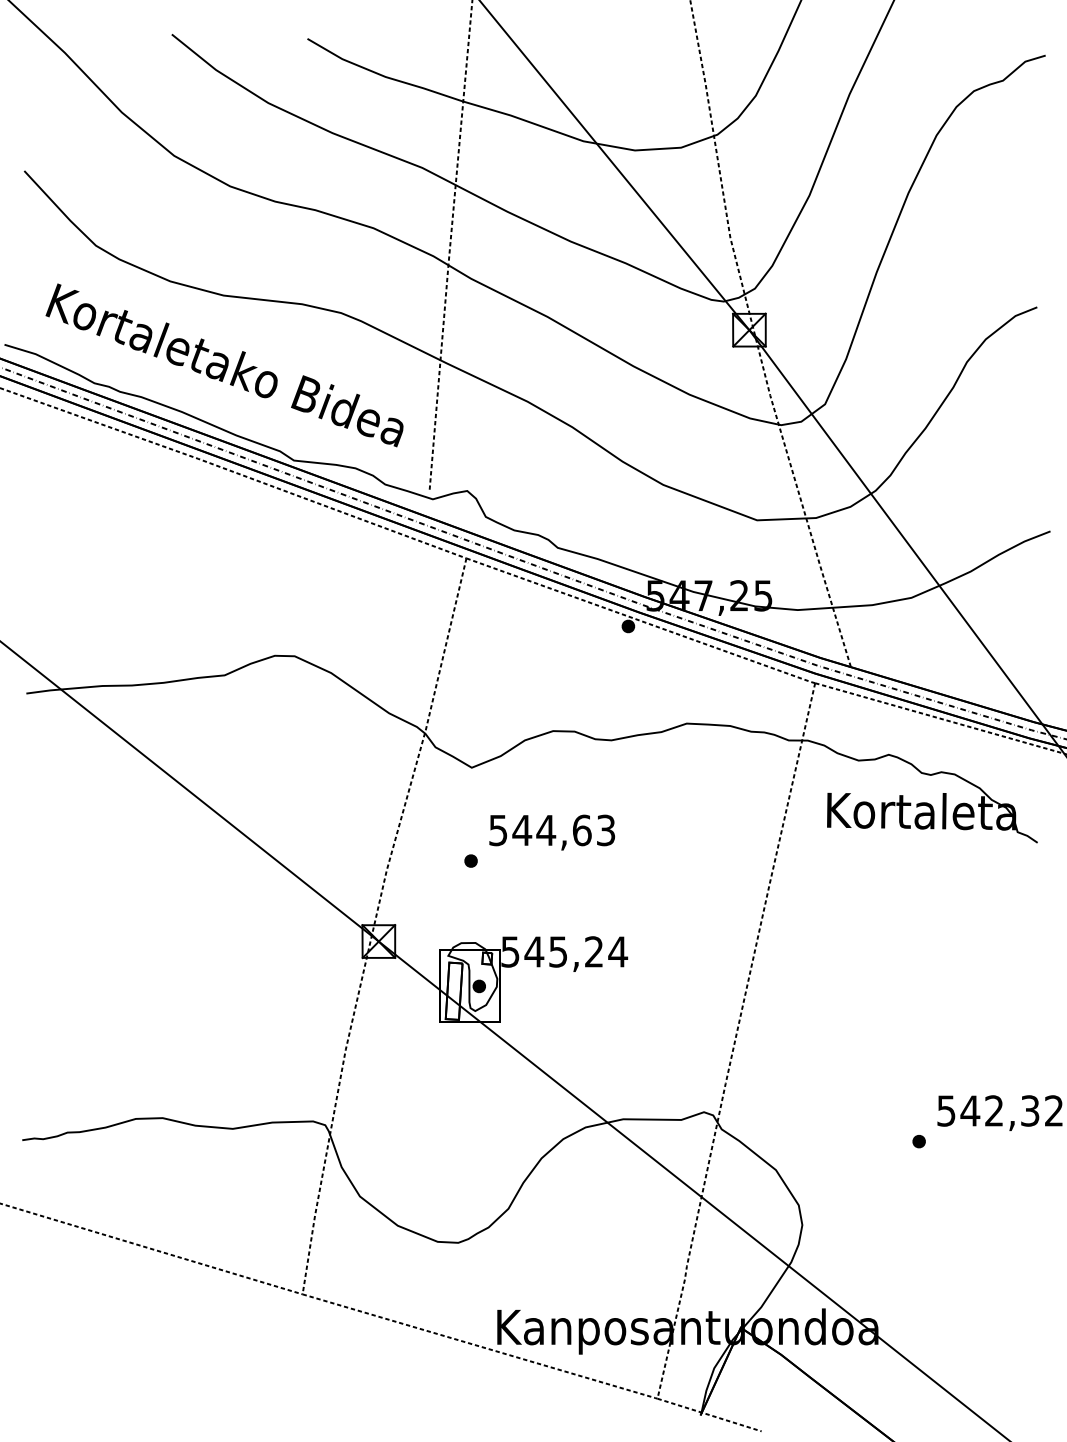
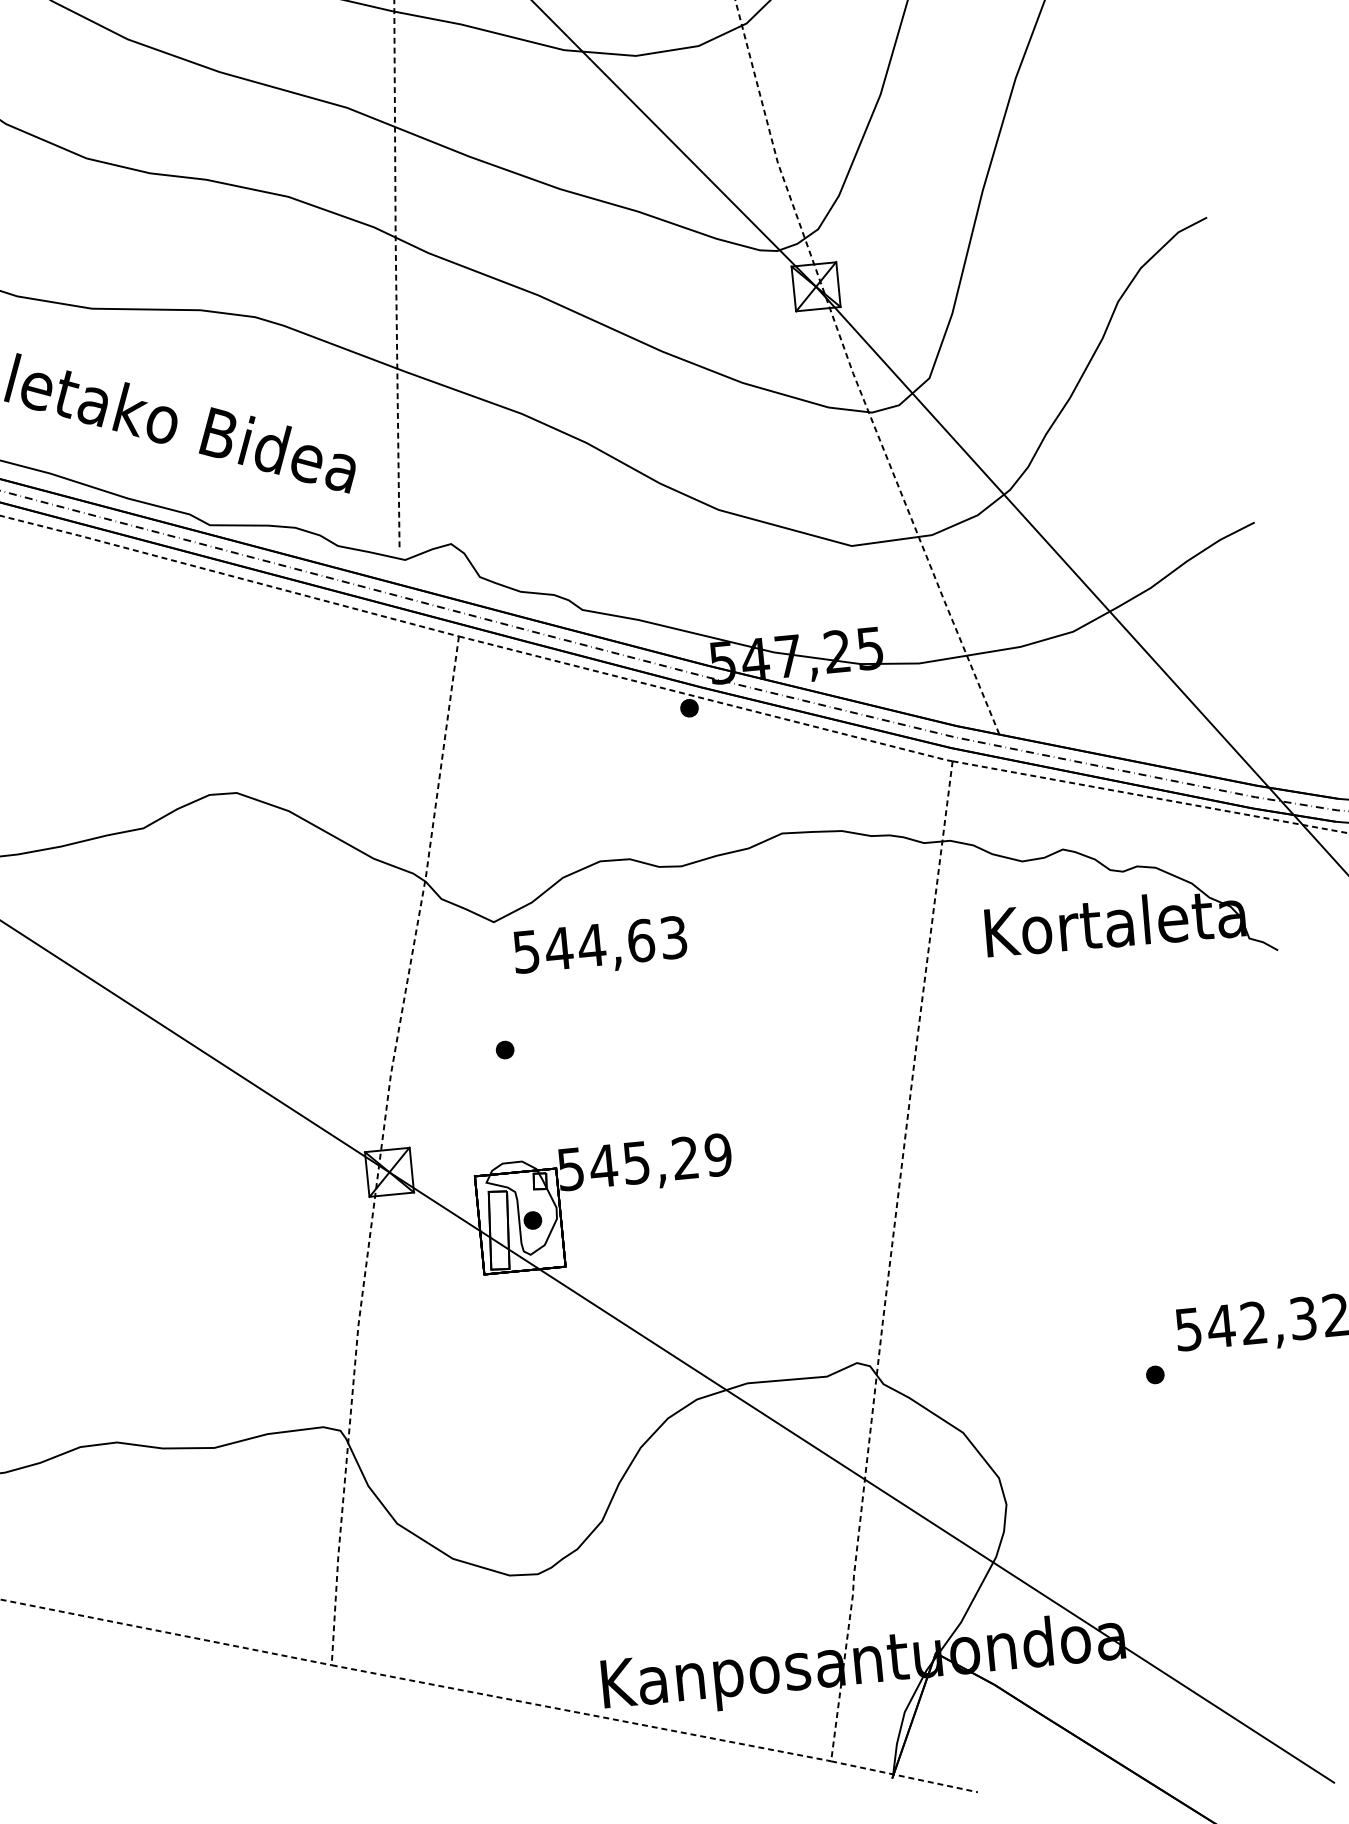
text: (552, 832) -> (600, 947), moved
text: (618, 951) -> (718, 1154), 545,24 -> 545,29

